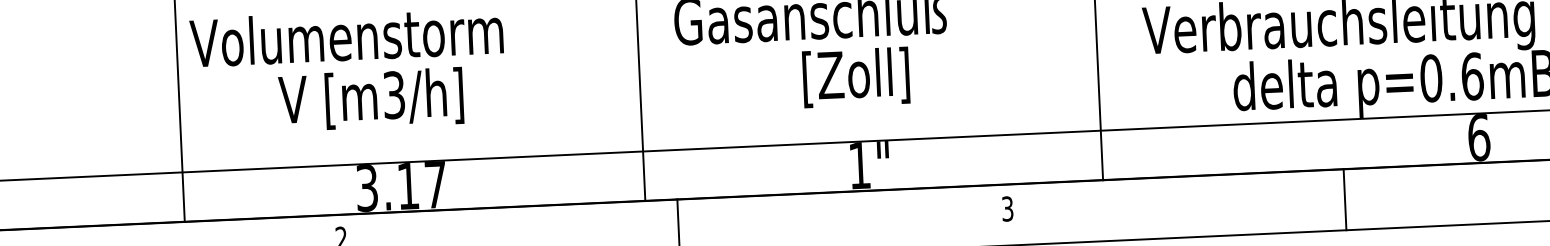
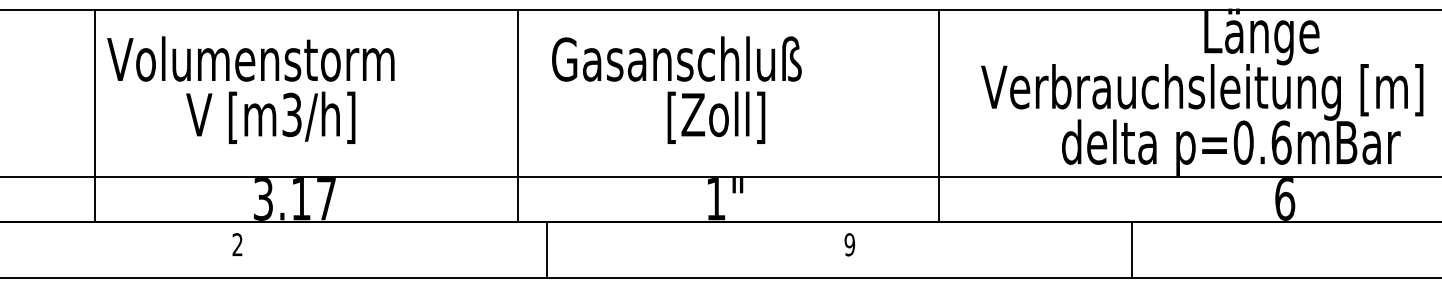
line: (1344, 199) -> (1131, 250), moved
text: (1007, 208) -> (849, 244), 3 -> 9

